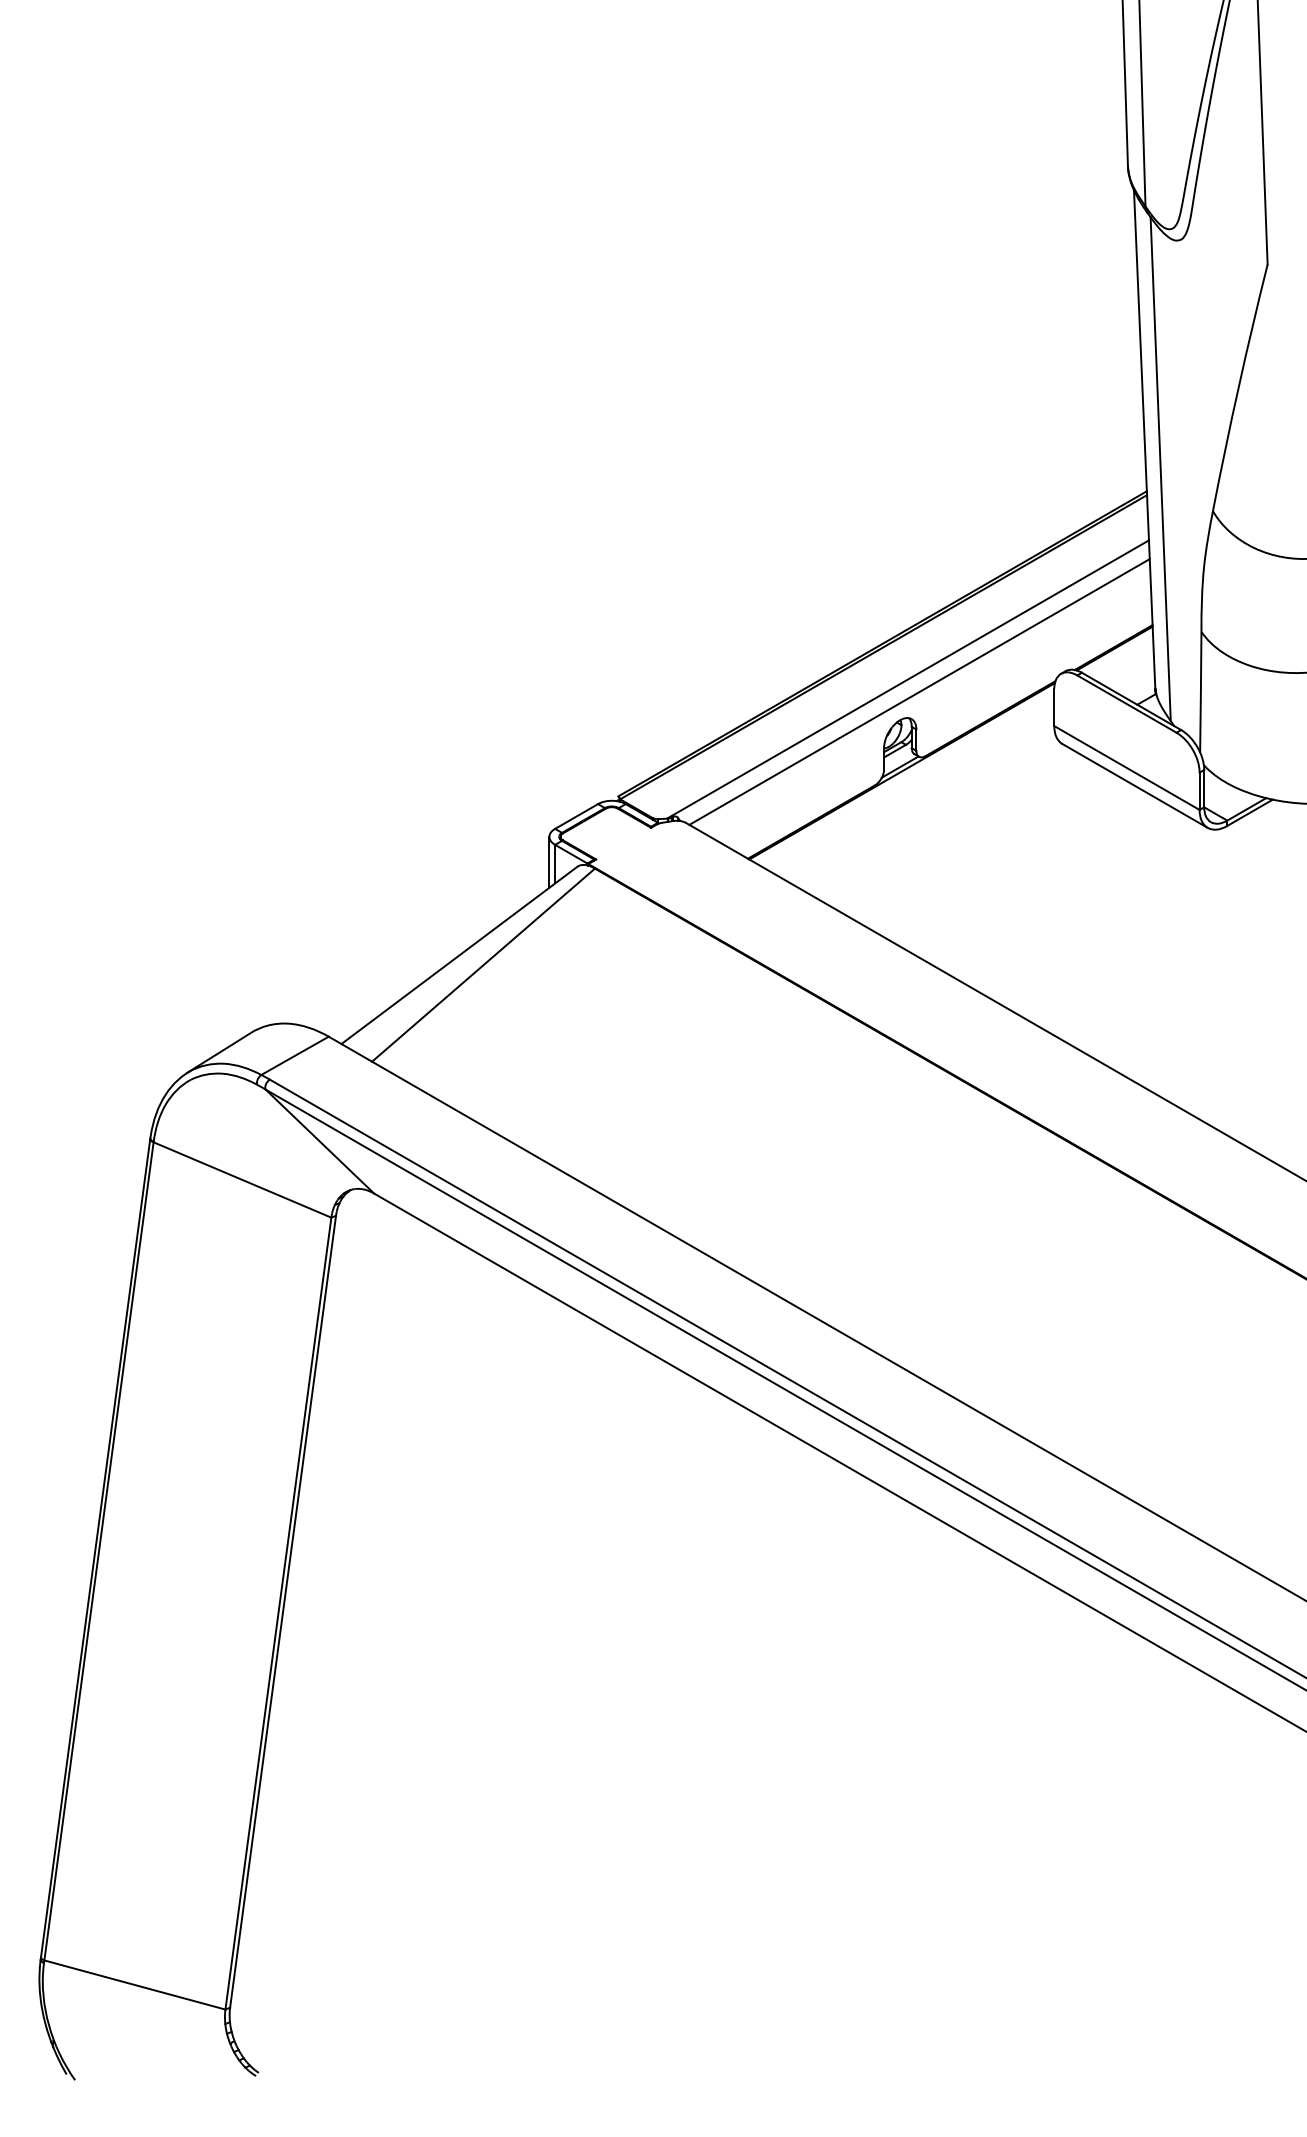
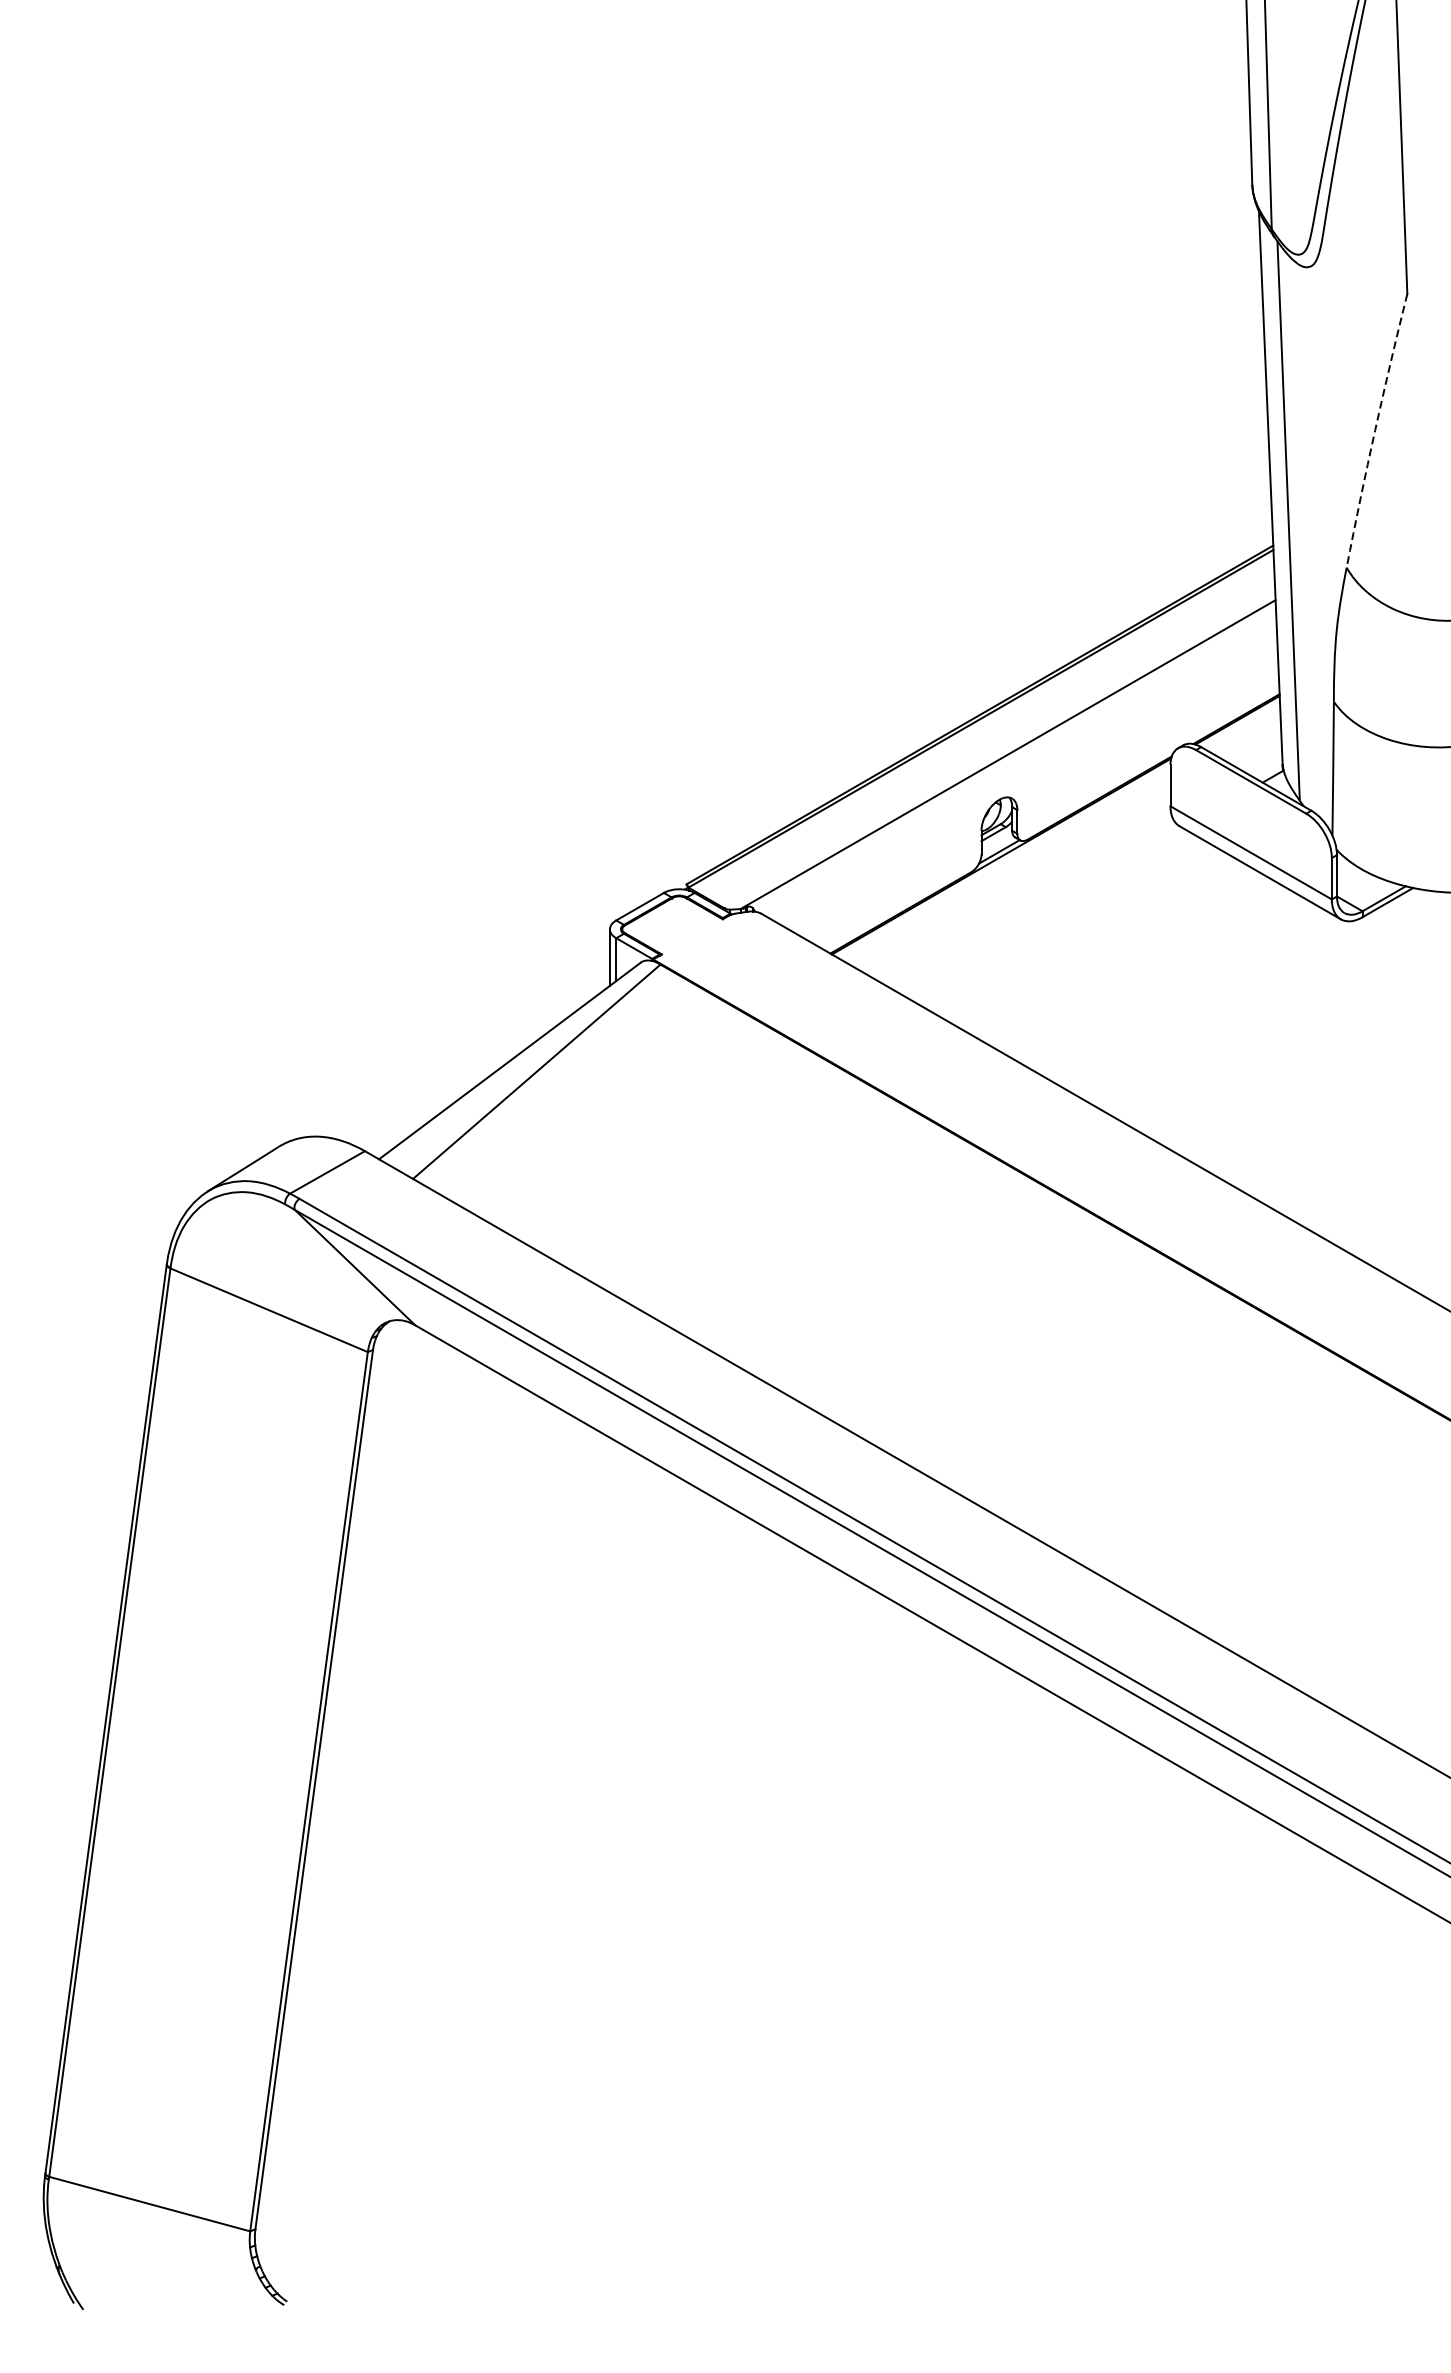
arc: (1238, 387) -> (1375, 430), solid -> dashed
line: (919, 691) -> (1020, 767), removed

